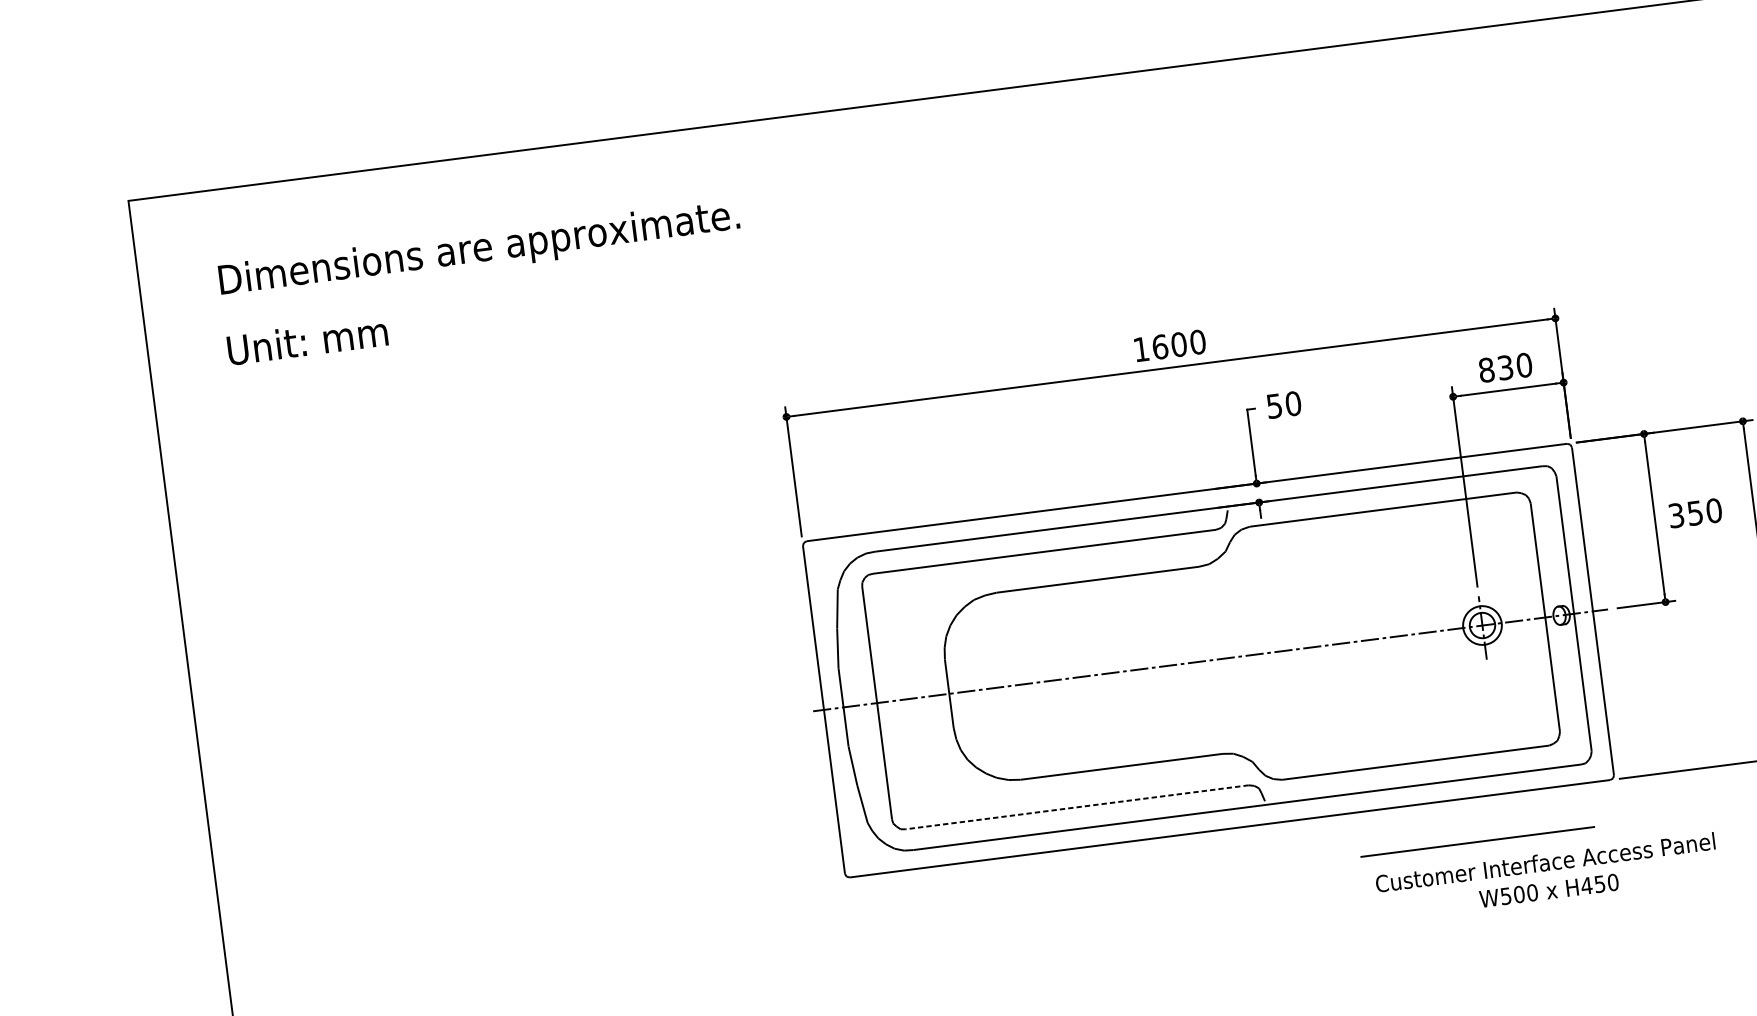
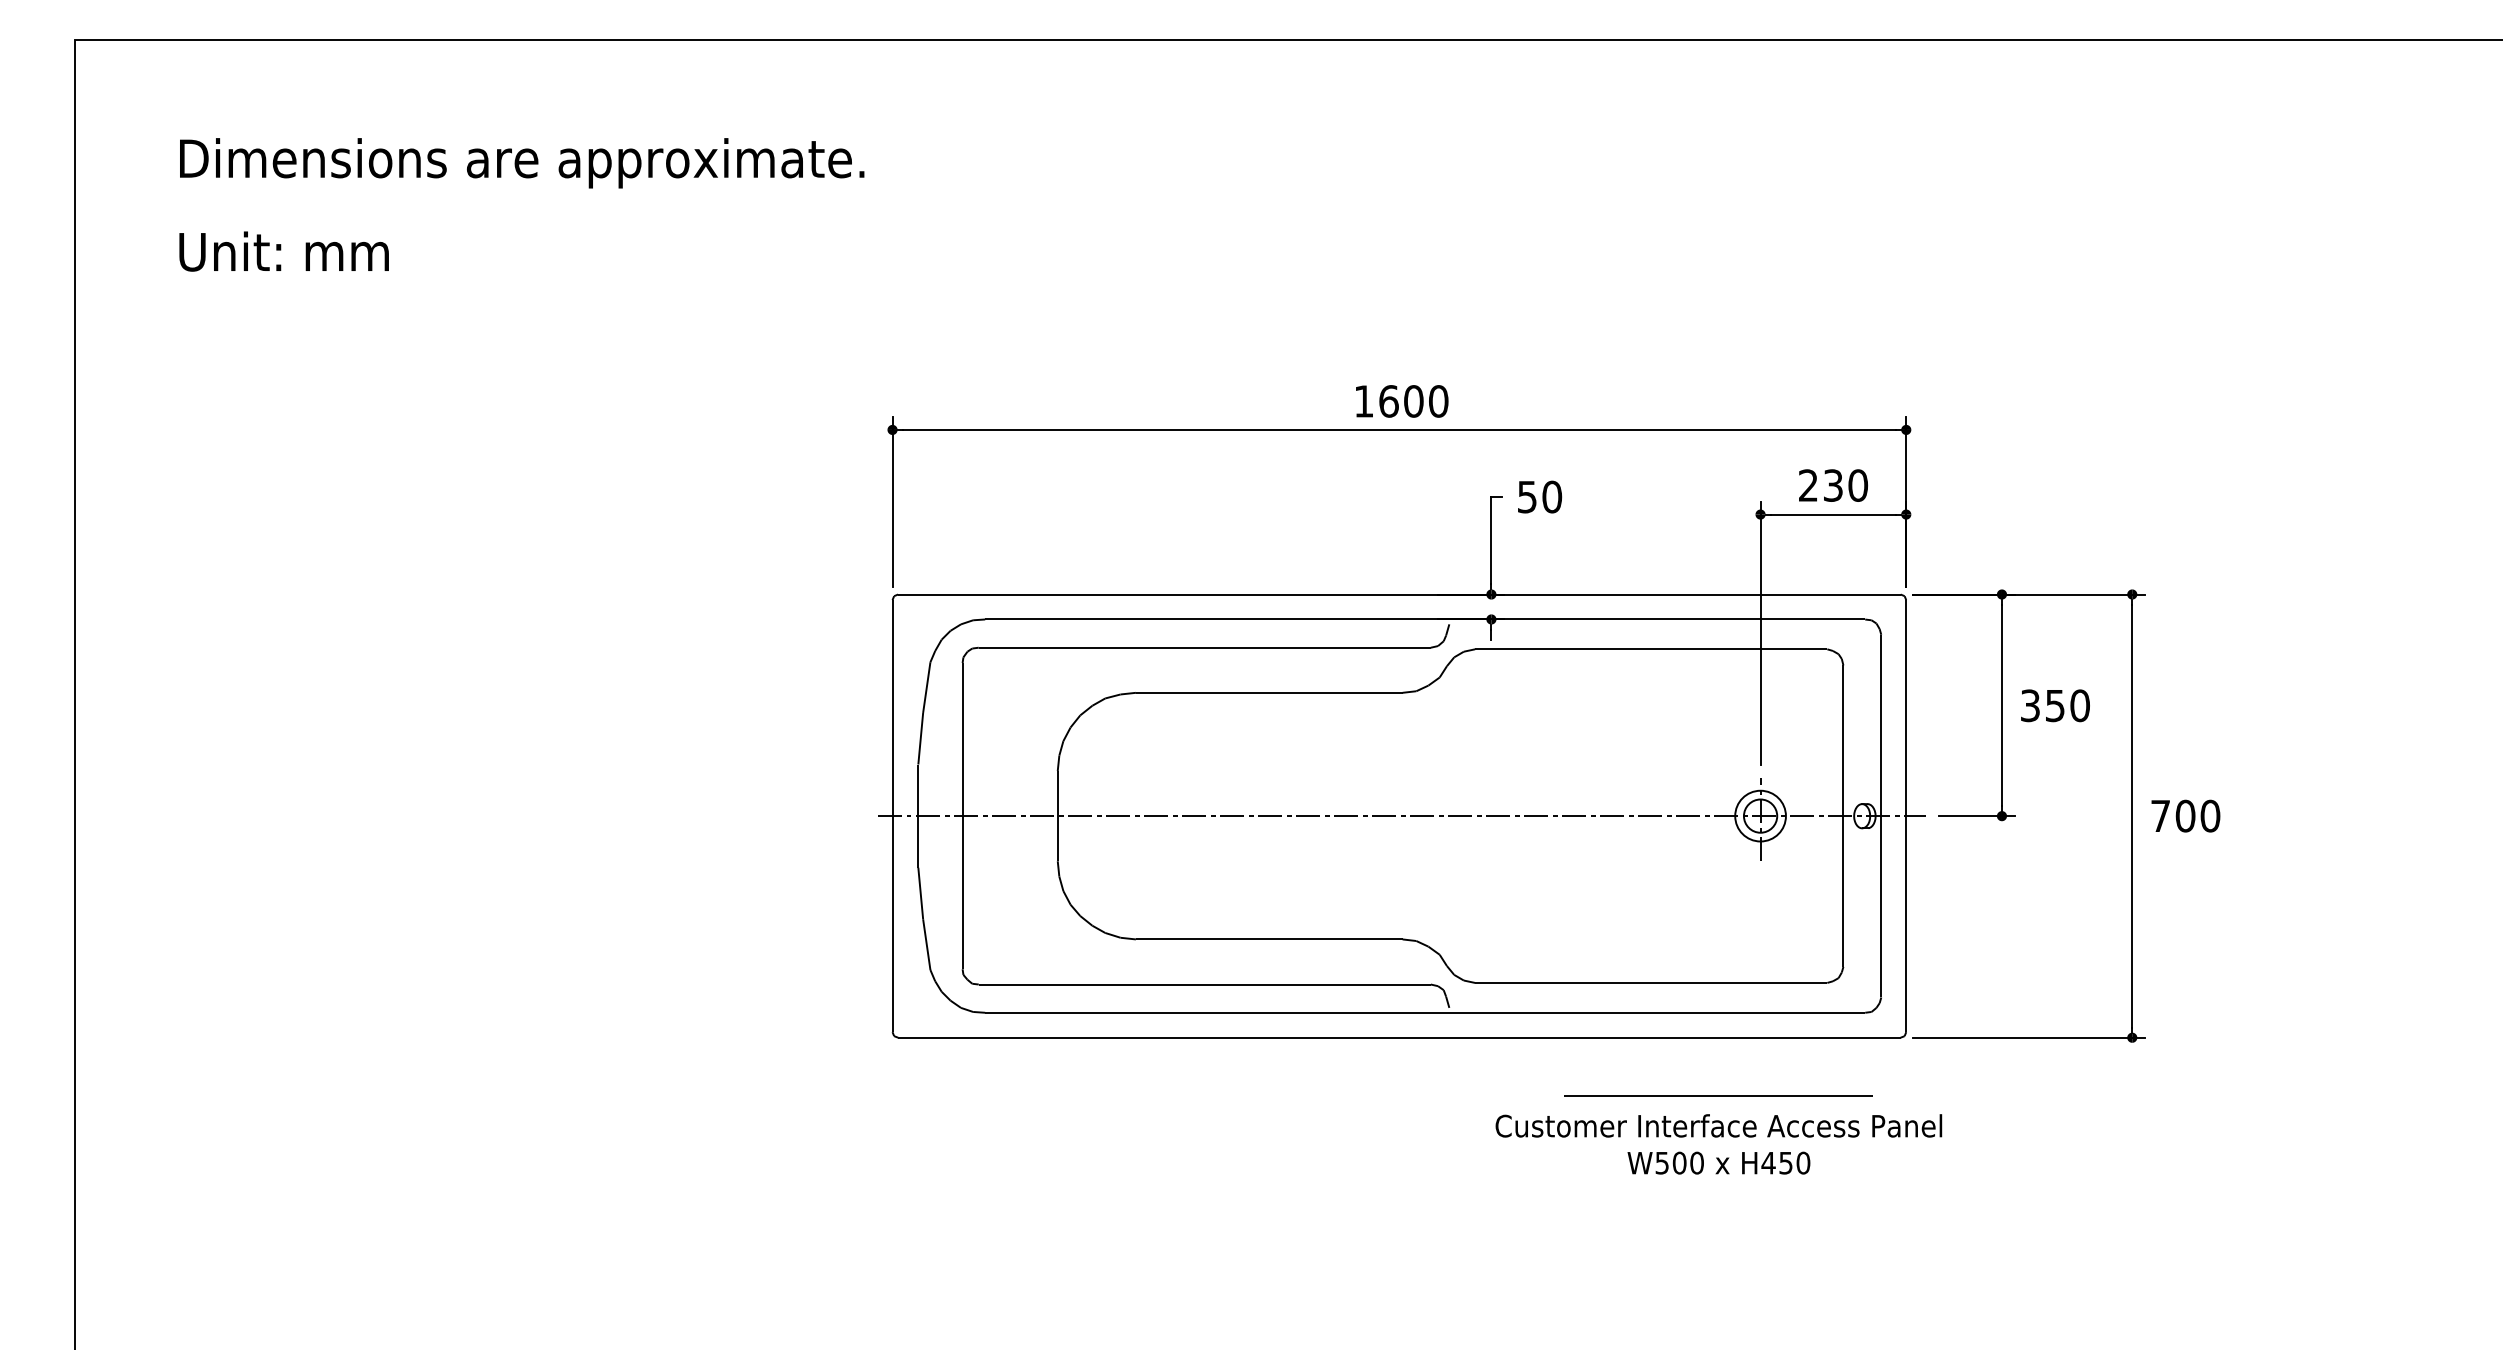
text: (1486, 370) -> (1808, 485), 830 -> 230
line: (1076, 807) -> (1204, 984), dashed -> solid
text: (1546, 876) -> (1718, 1144), moved

